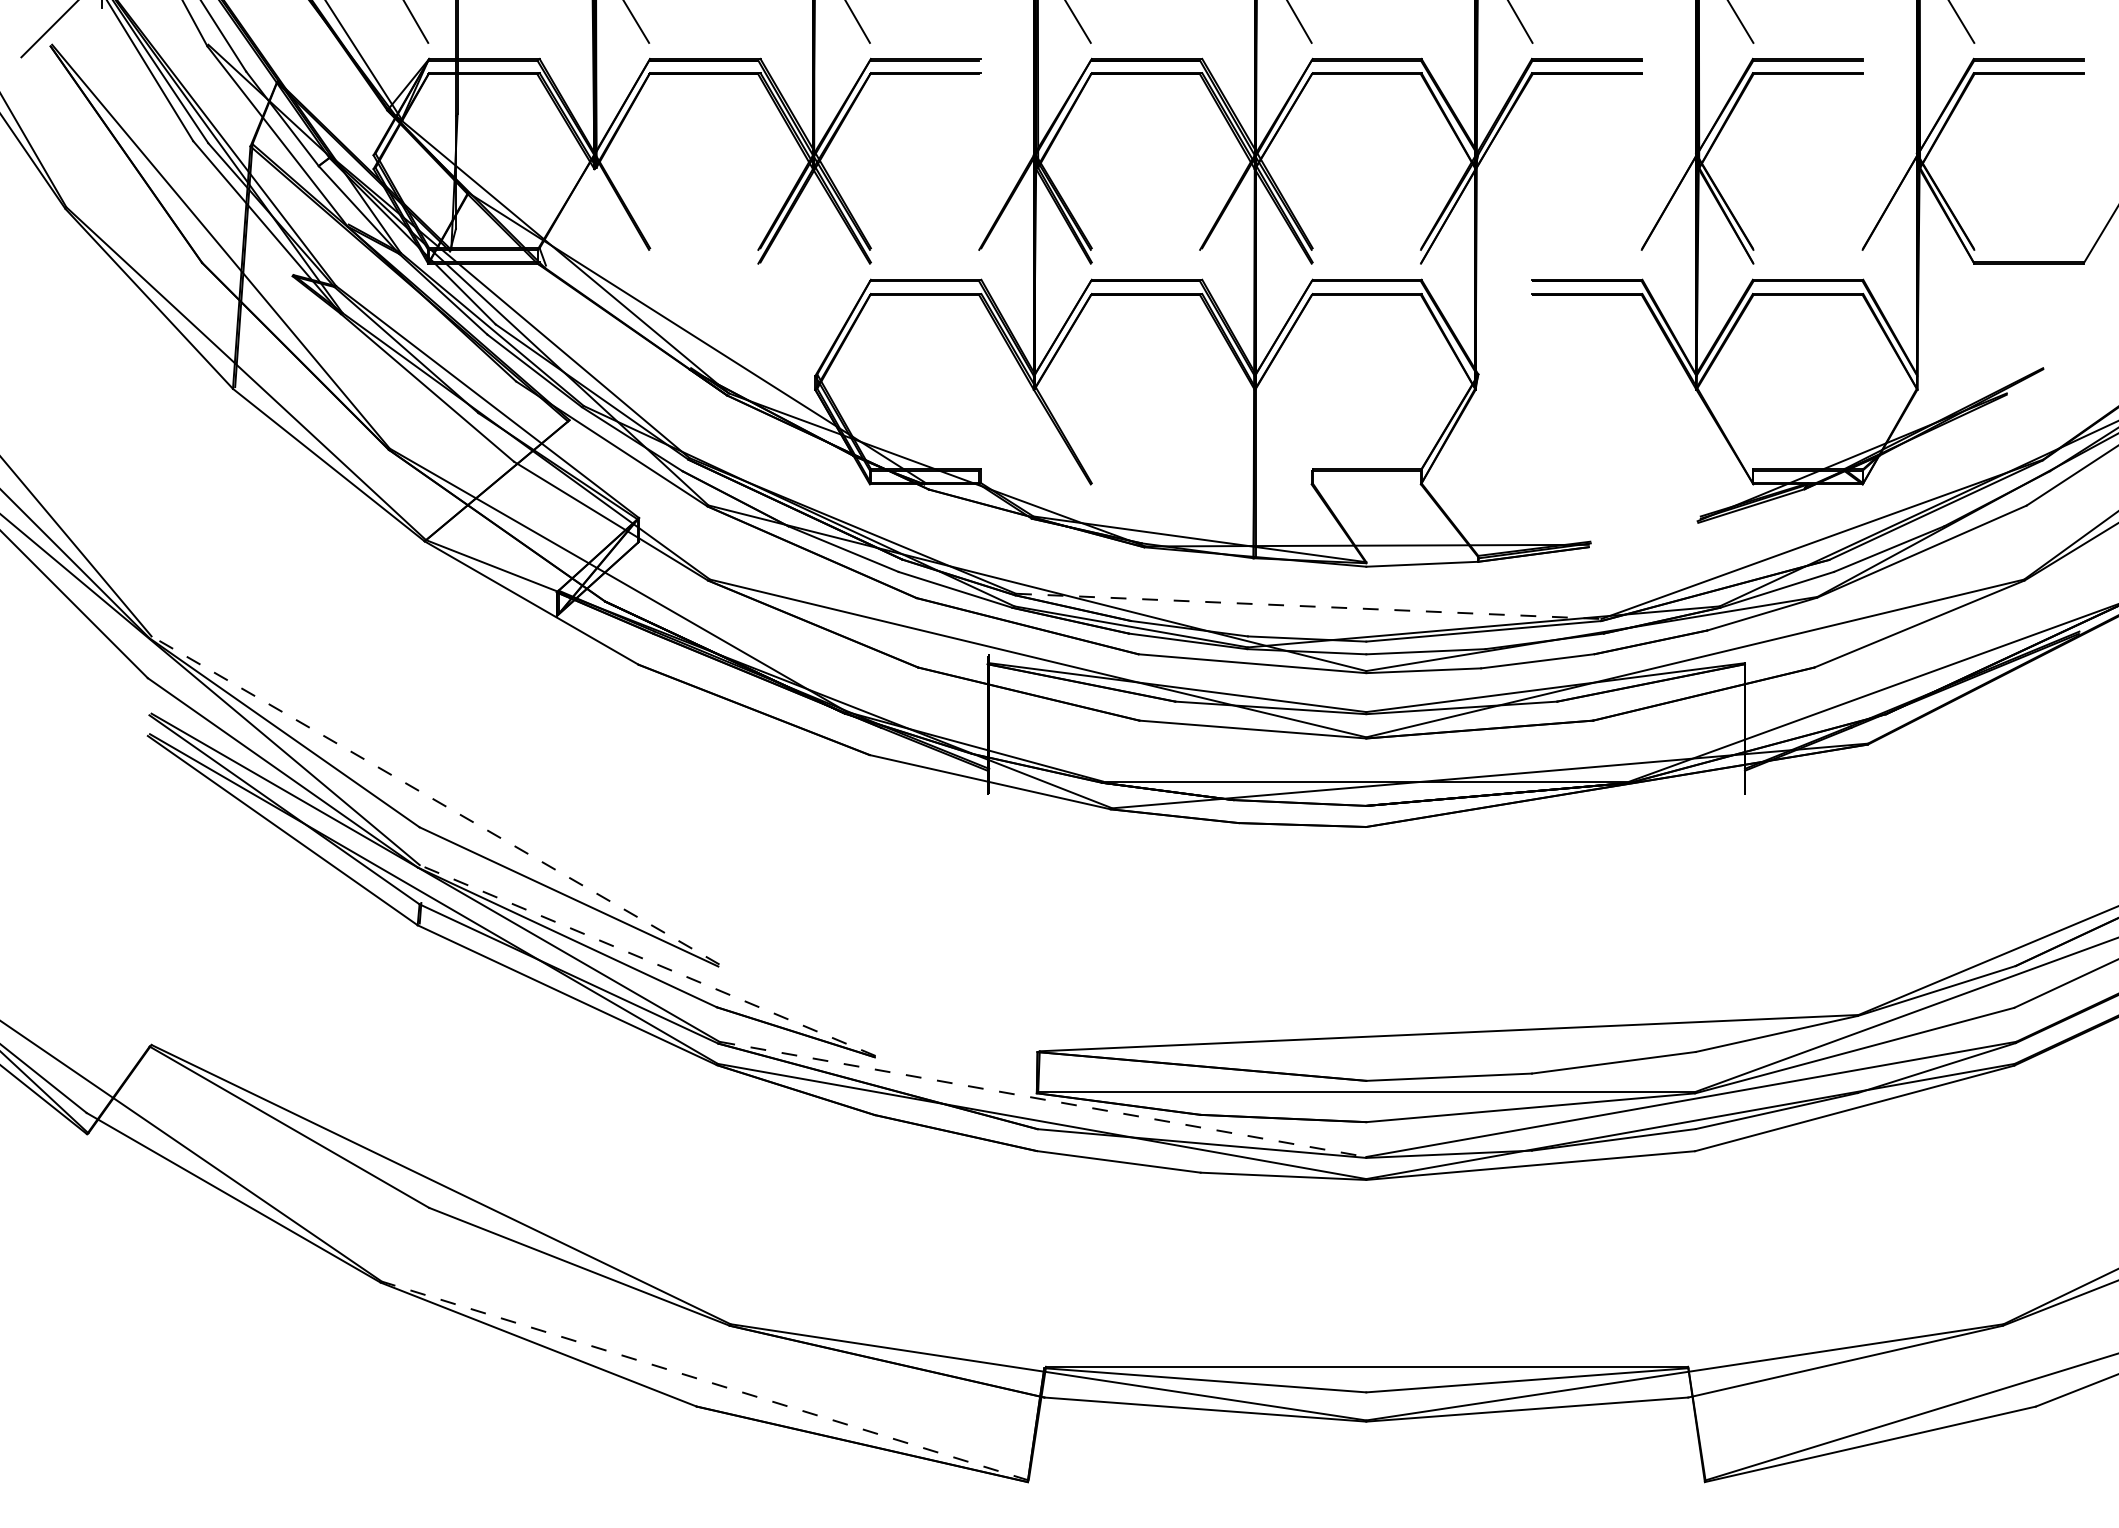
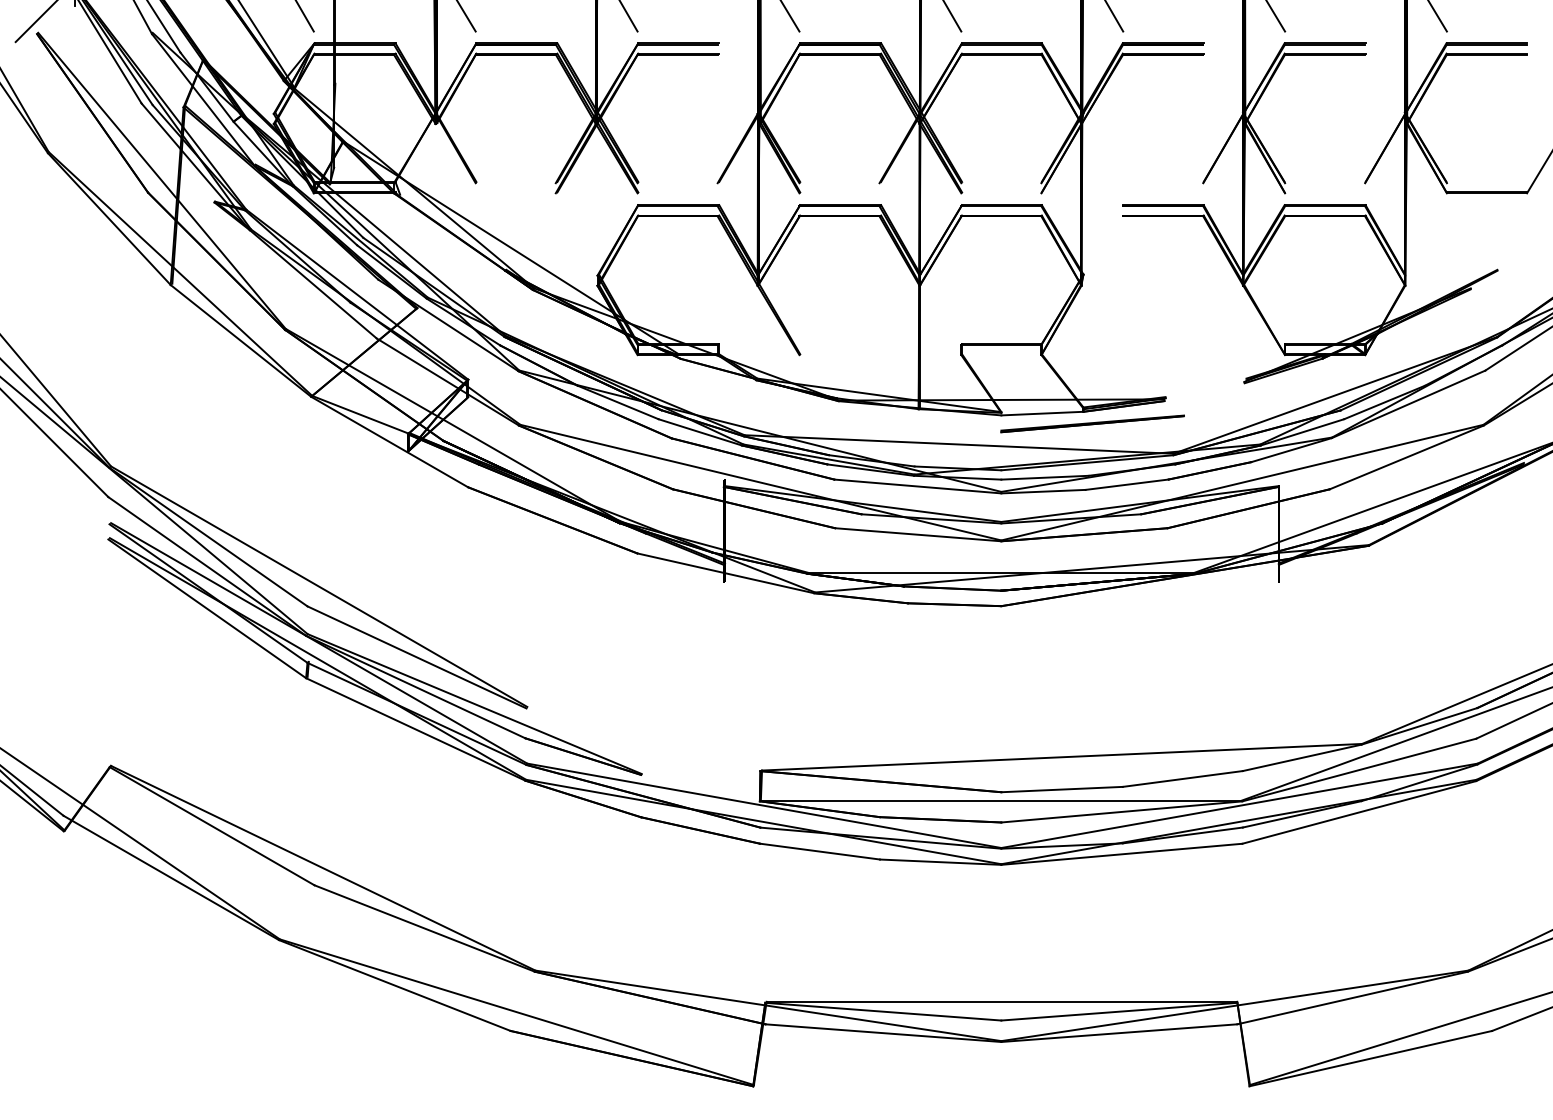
part: (1490, 578) -> (1092, 424), added
line: (1308, 606) -> (958, 444), dashed -> solid
line: (435, 800) -> (319, 586), dashed -> solid
line: (647, 960) -> (474, 704), dashed -> solid
line: (1043, 1099) -> (764, 805), dashed -> solid
line: (704, 1380) -> (516, 1011), dashed -> solid

